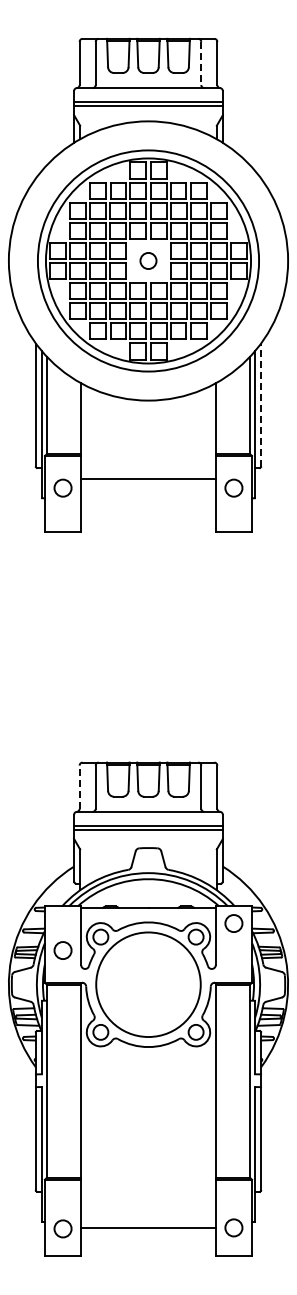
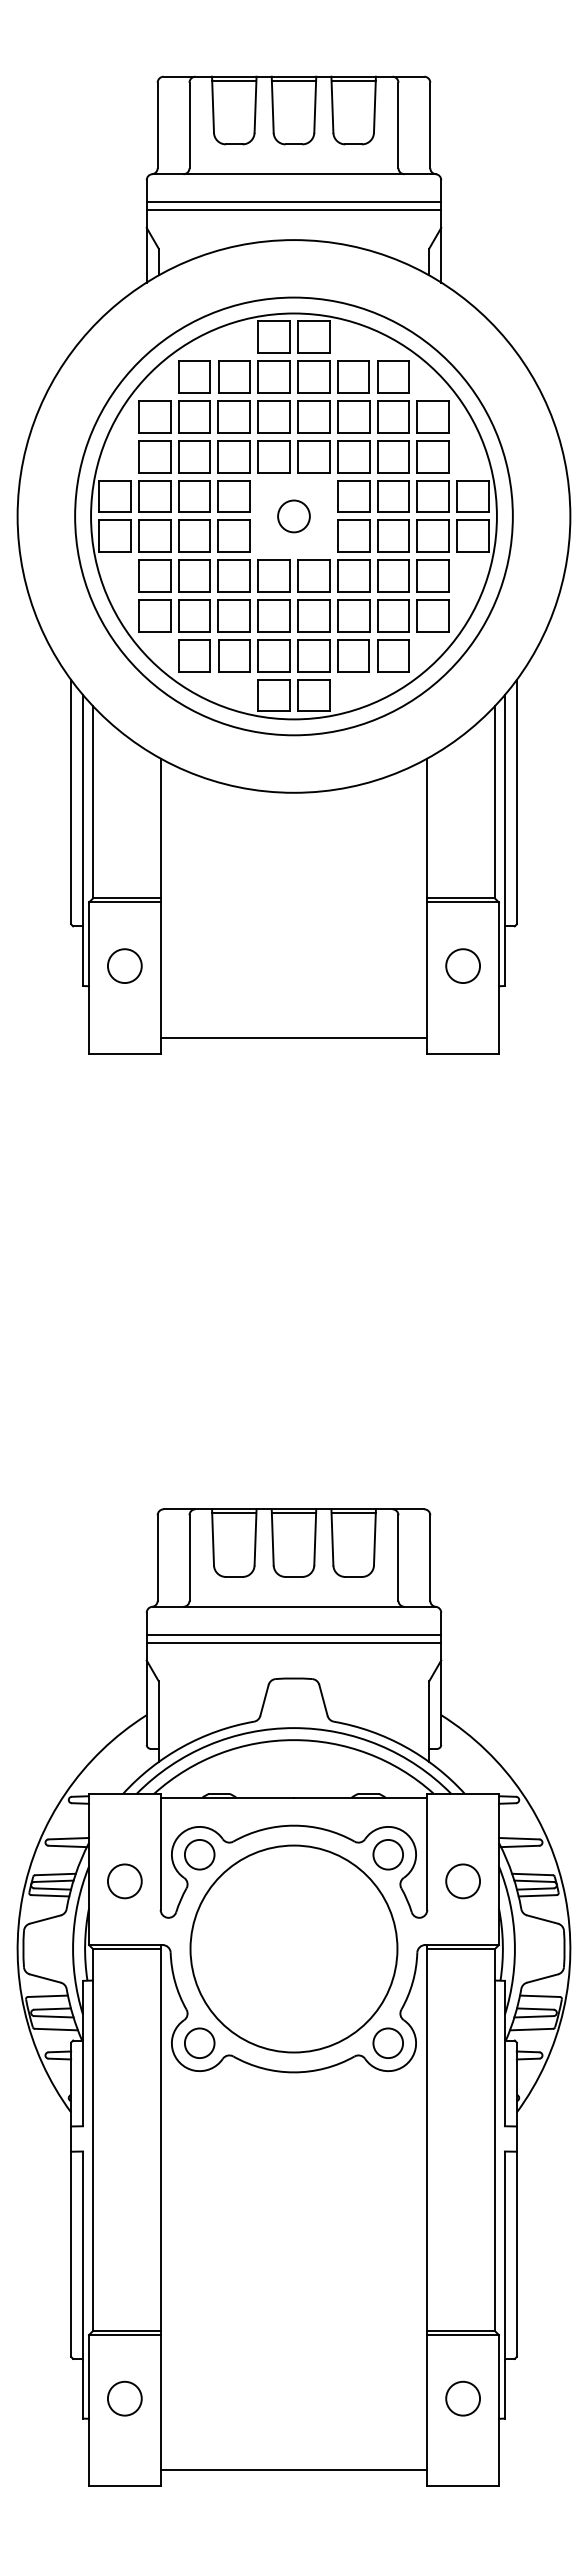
line: (201, 63) -> (398, 125), dashed -> solid
line: (261, 405) -> (517, 802), dashed -> solid
line: (148, 479) -> (294, 1038), moved
line: (79, 787) -> (157, 1558), dashed -> solid
circle: (233, 923) -> (462, 1881), moved
circle: (233, 1227) -> (462, 2397), moved
circle: (62, 1228) -> (123, 2397), moved
line: (148, 1228) -> (294, 2471), moved

